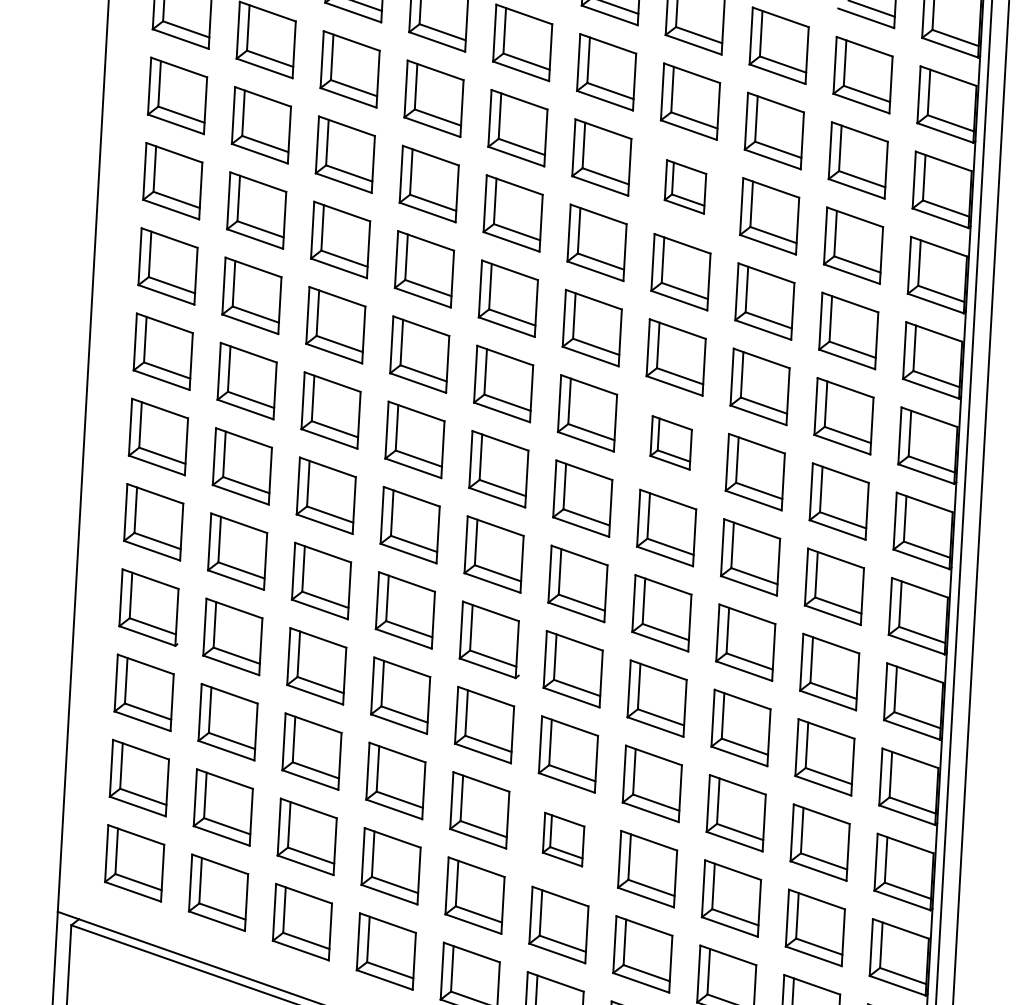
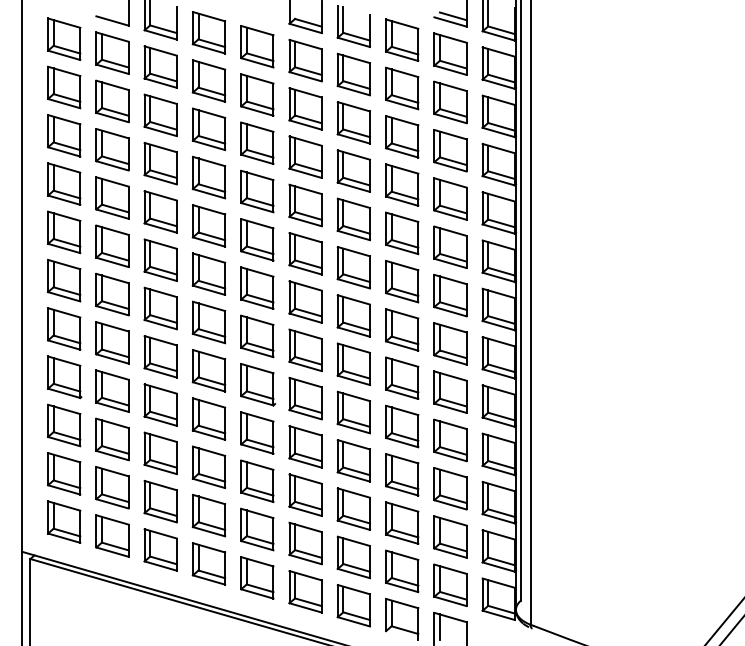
part: (685, 186) -> (353, 122), size x1.43
part: (670, 442) -> (353, 267), size x1.43
part: (563, 838) -> (305, 494), size x1.43

